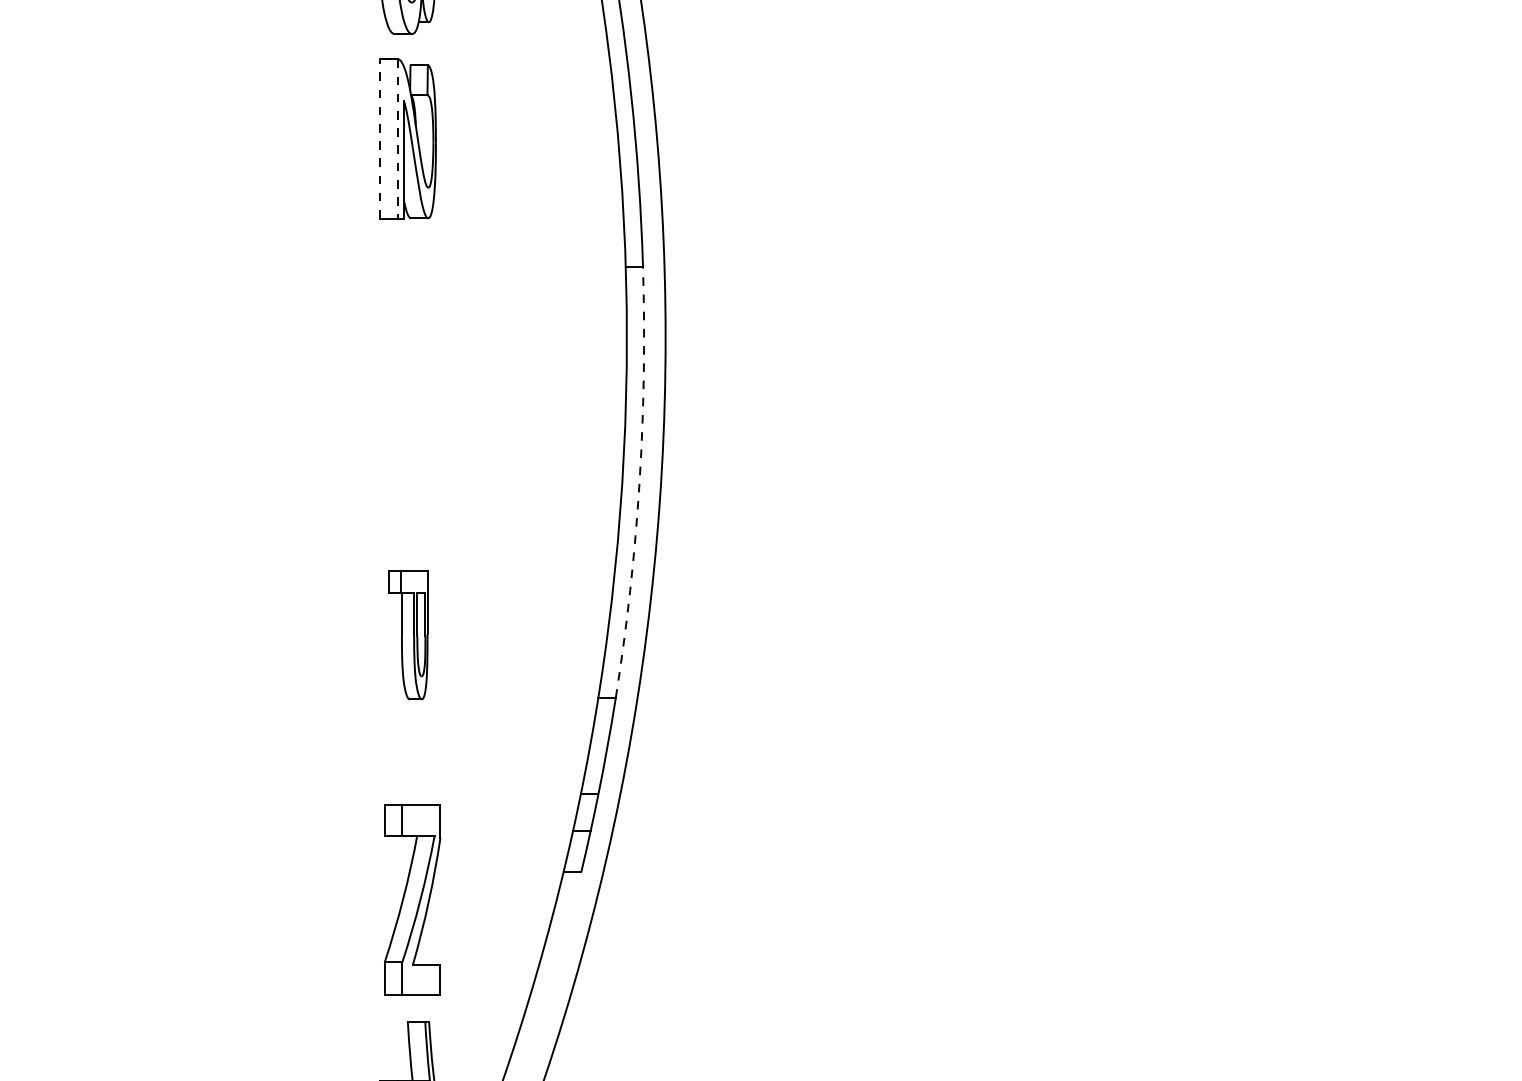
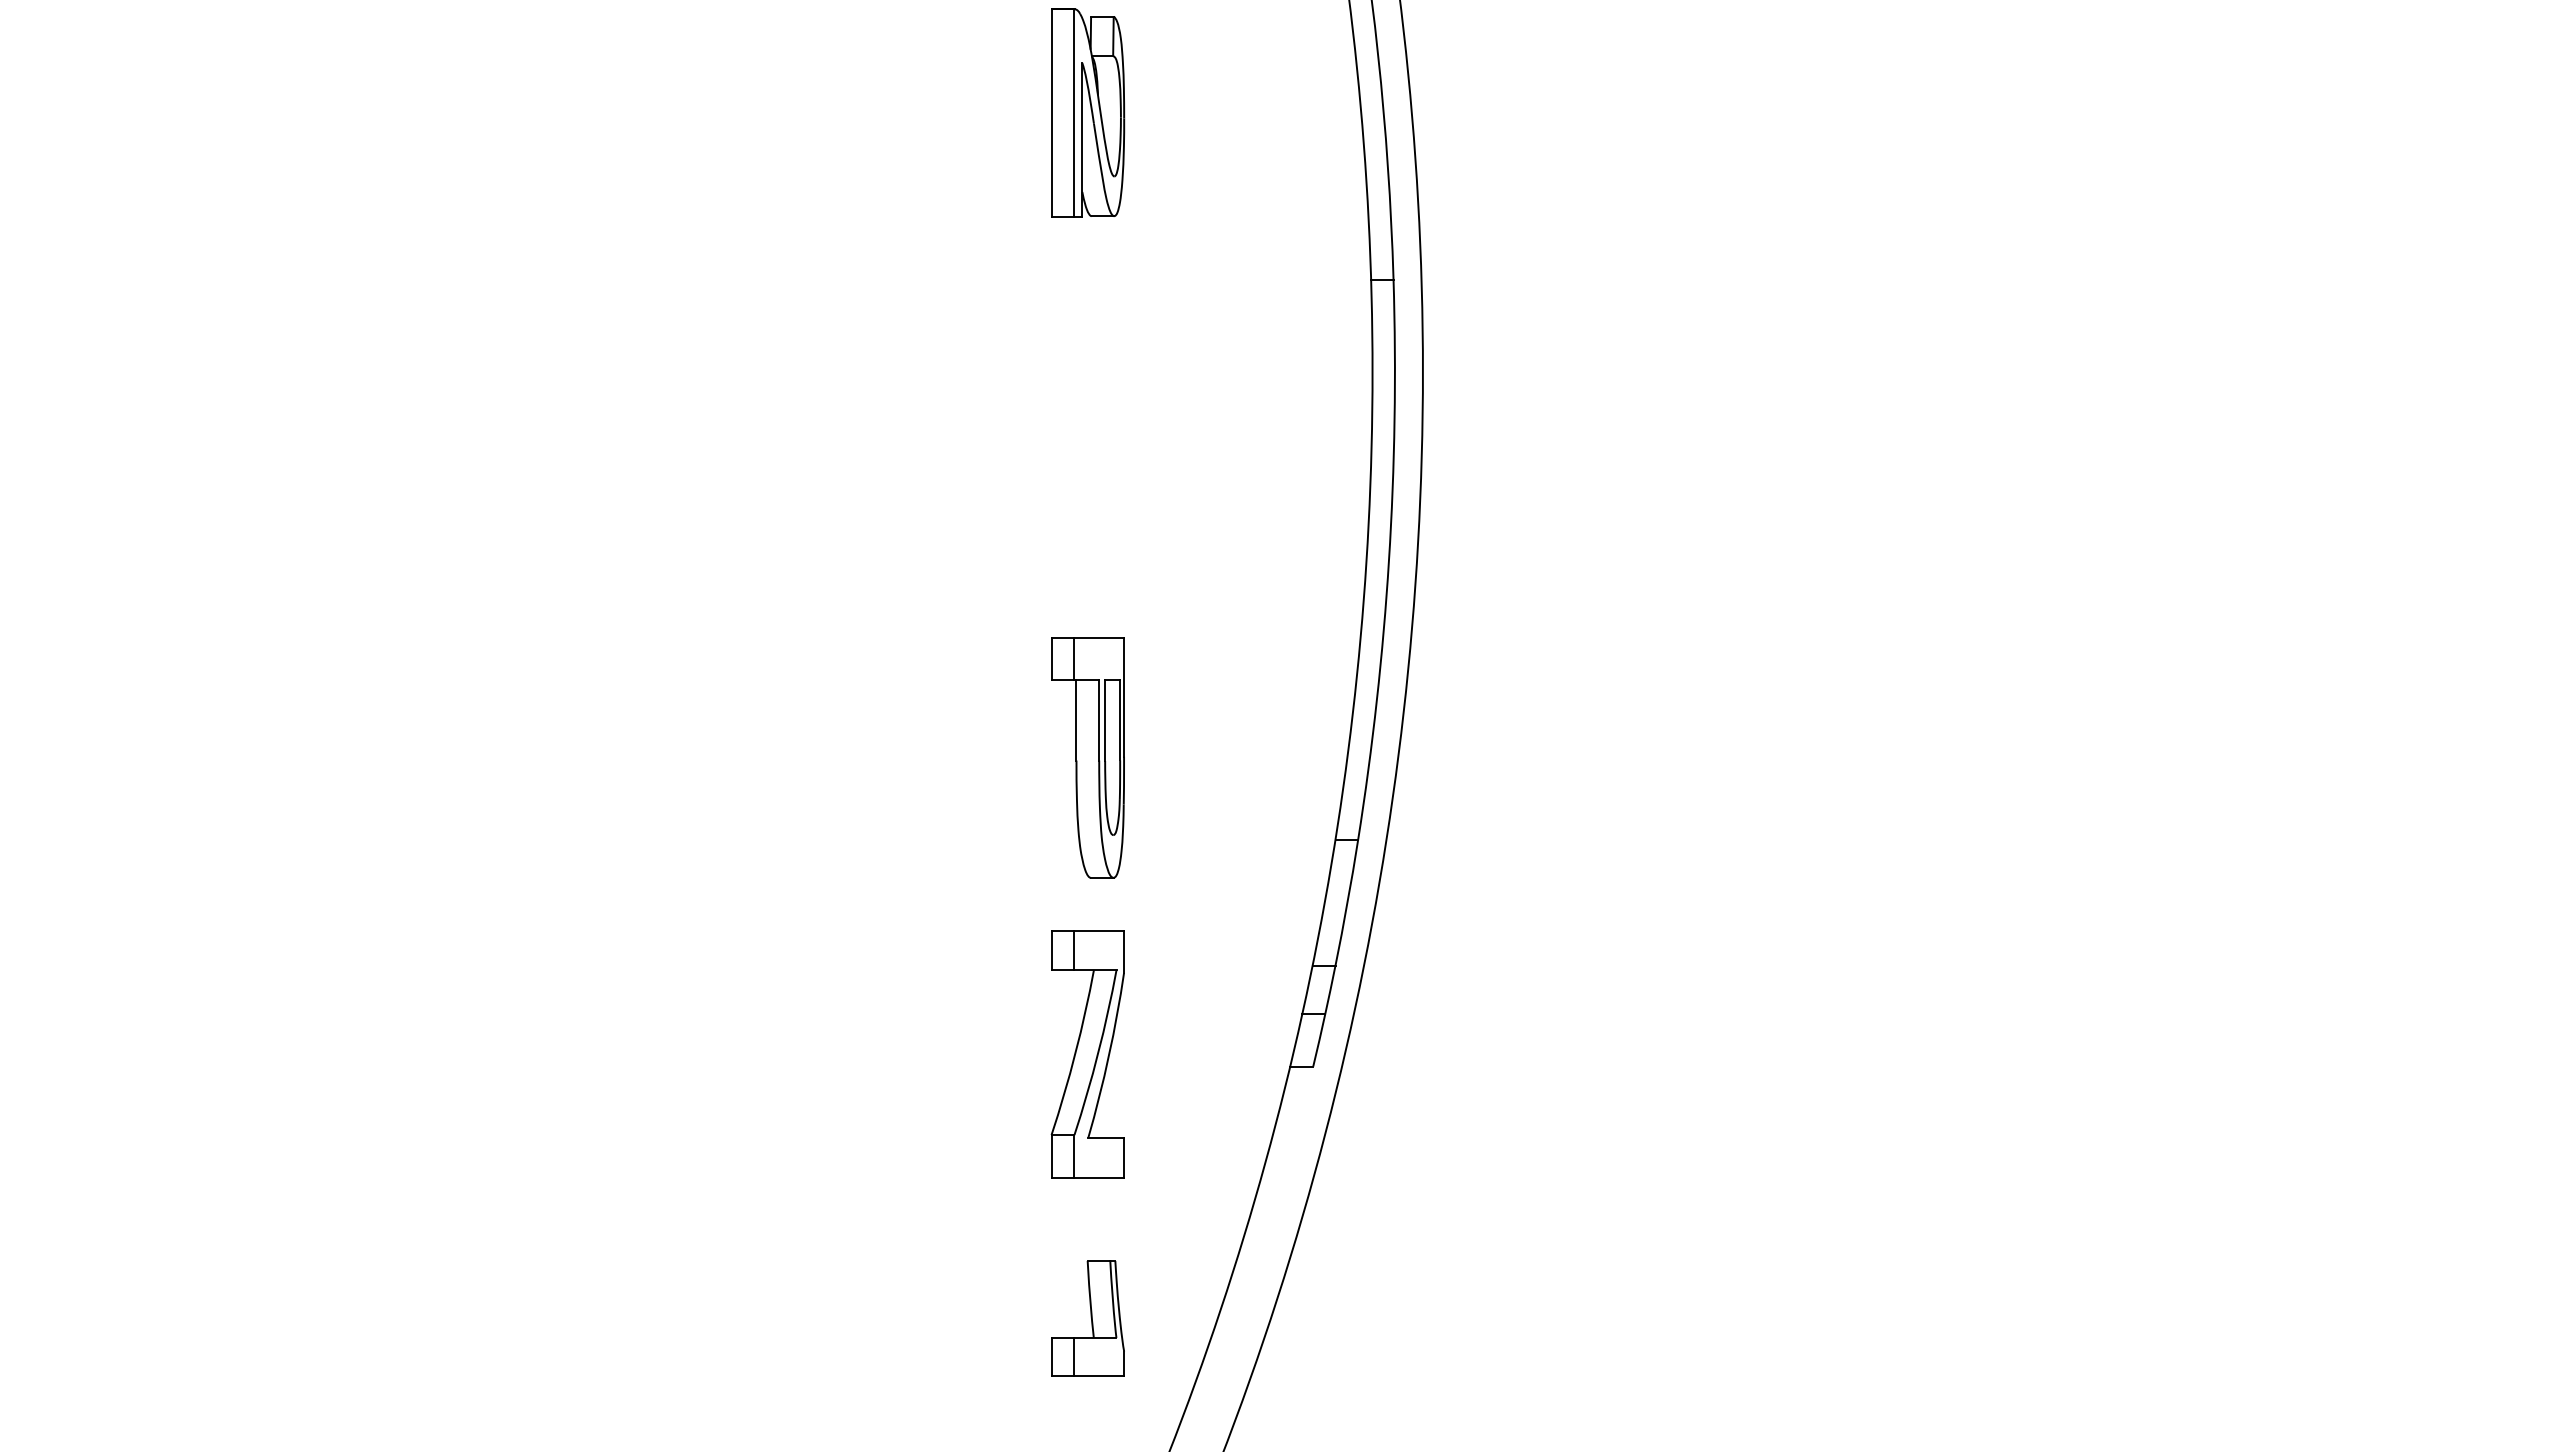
line: (380, 139) -> (1051, 113), dashed -> solid
line: (397, 139) -> (1074, 113), dashed -> solid
arc: (639, 483) -> (1389, 560), dashed -> solid
part: (407, 634) -> (1087, 757), size x1.43
part: (412, 900) -> (1087, 1054), moved

